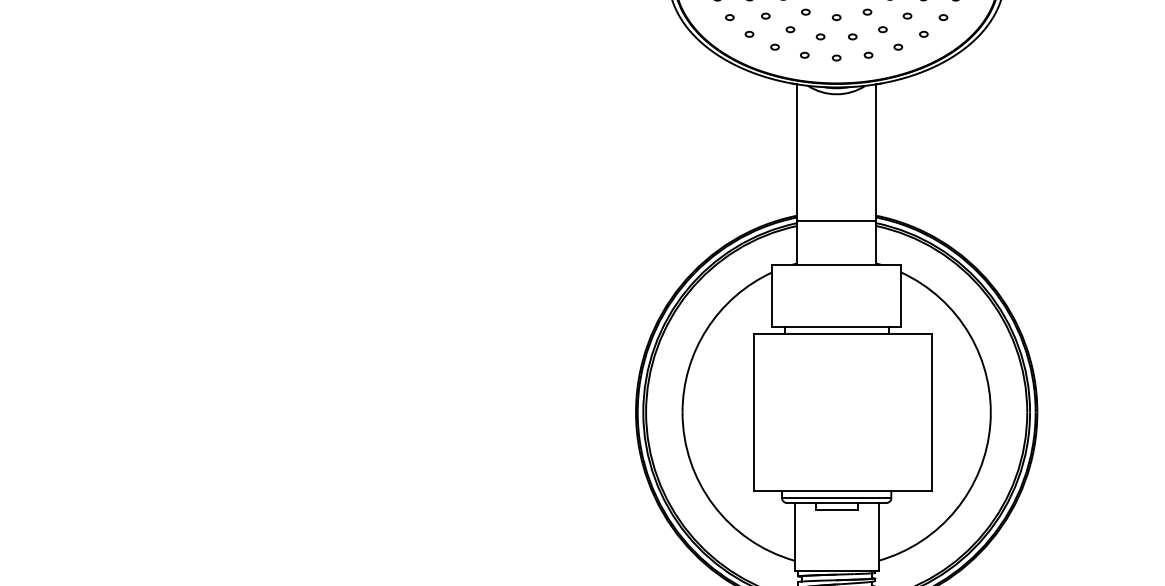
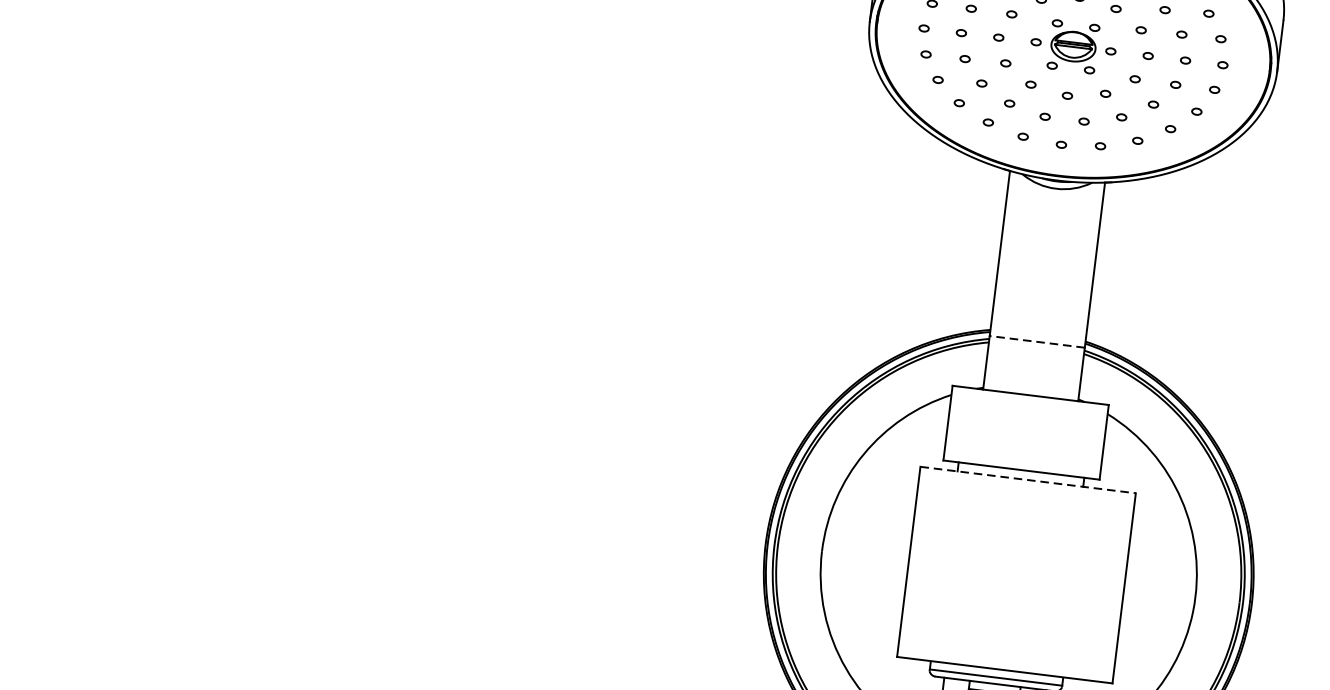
line: (836, 220) -> (1037, 341), solid -> dashed
line: (843, 333) -> (1028, 479), solid -> dashed

